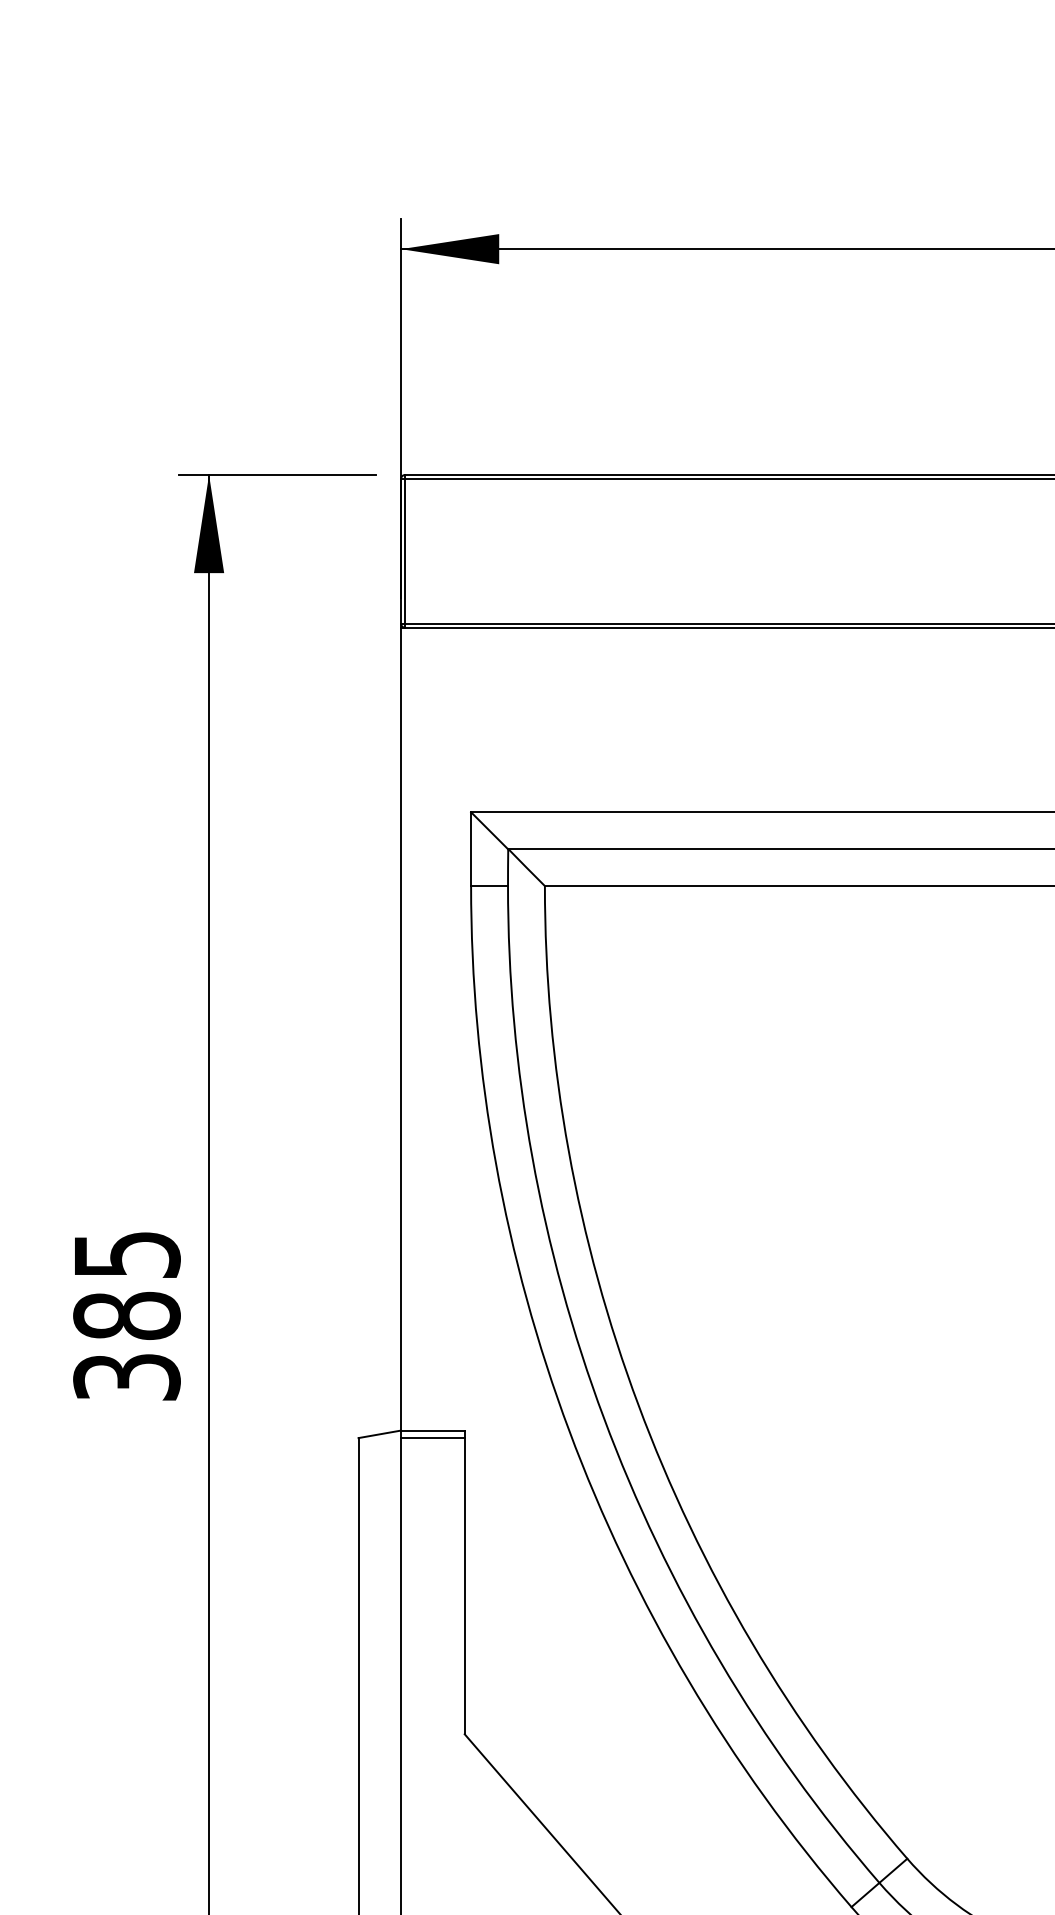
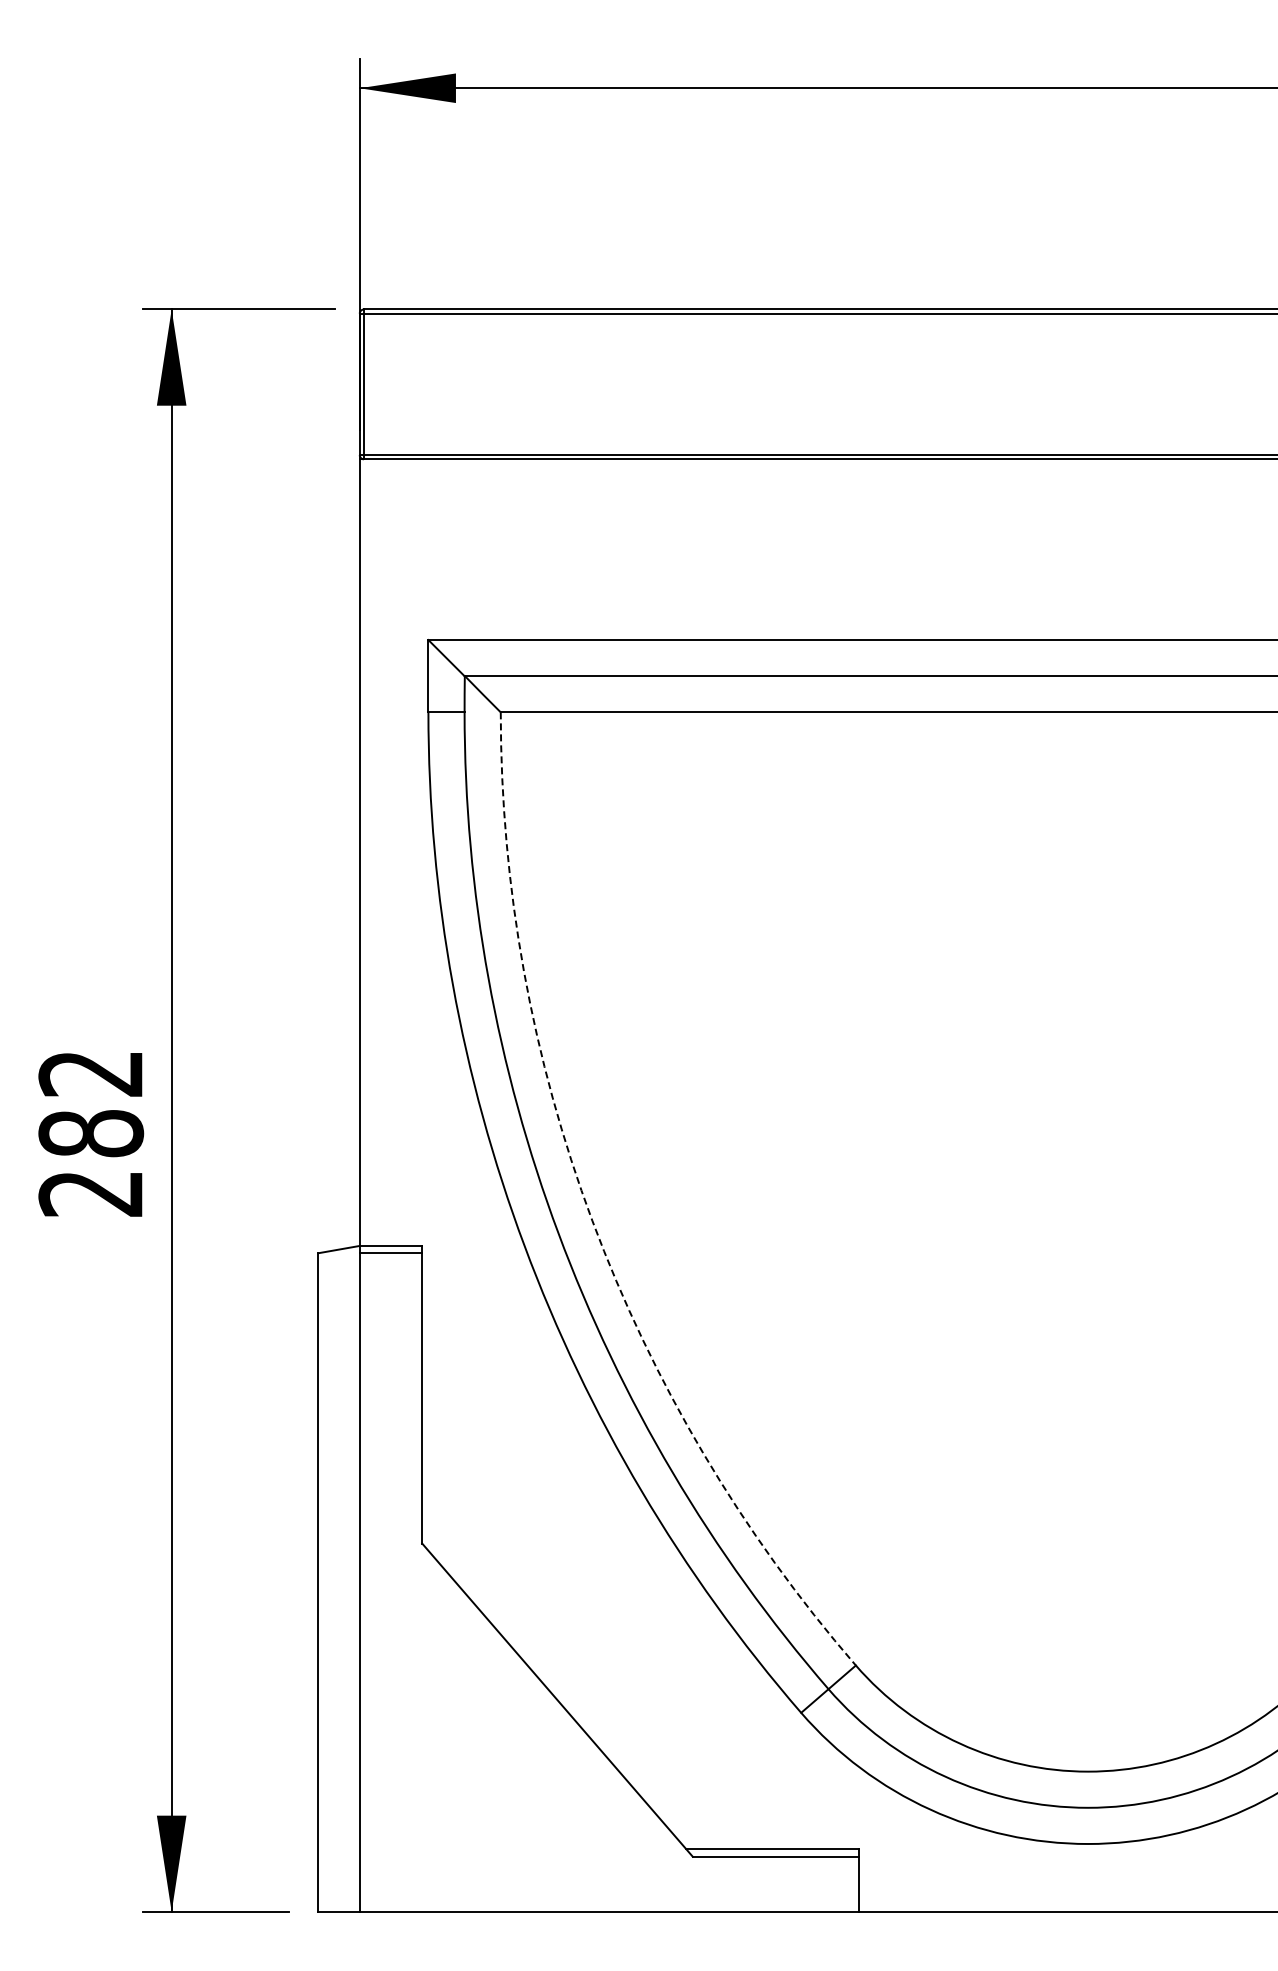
text: (127, 1315) -> (91, 1133), 385 -> 282
arc: (638, 1404) -> (592, 1220), solid -> dashed

